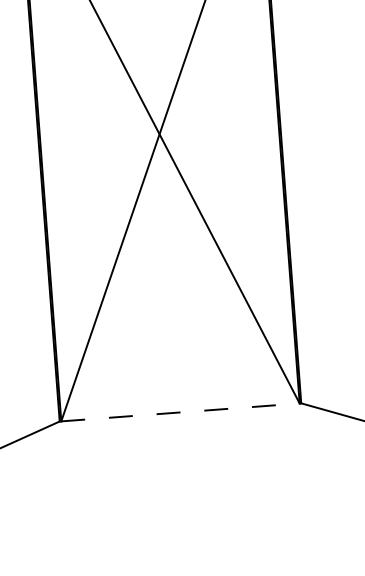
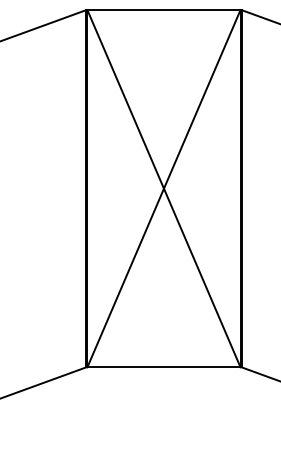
line: (179, 412) -> (163, 367), dashed -> solid

